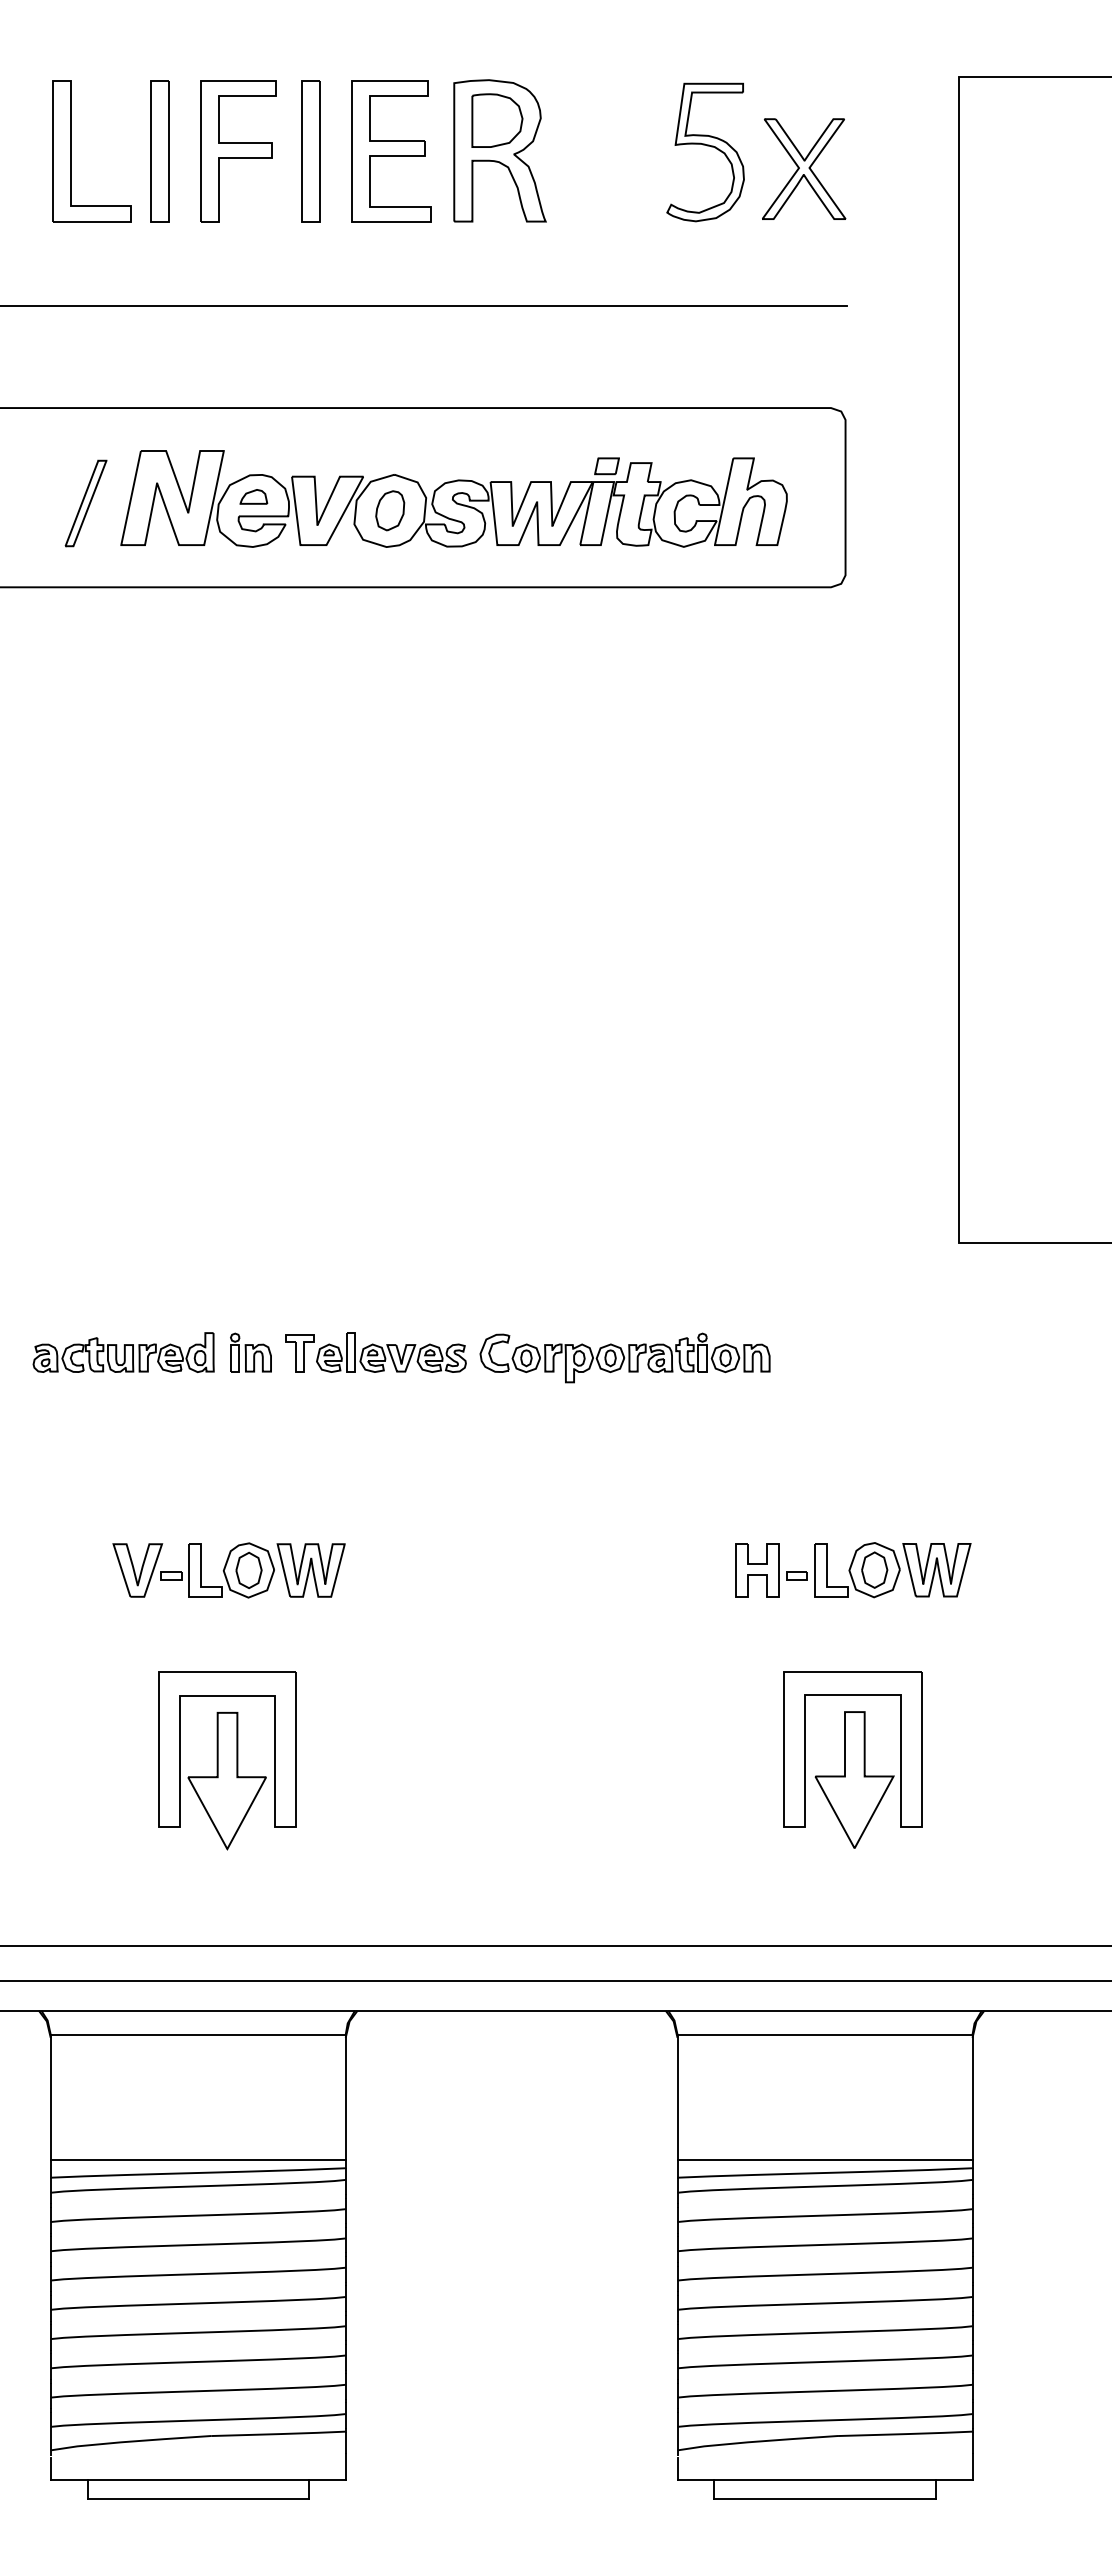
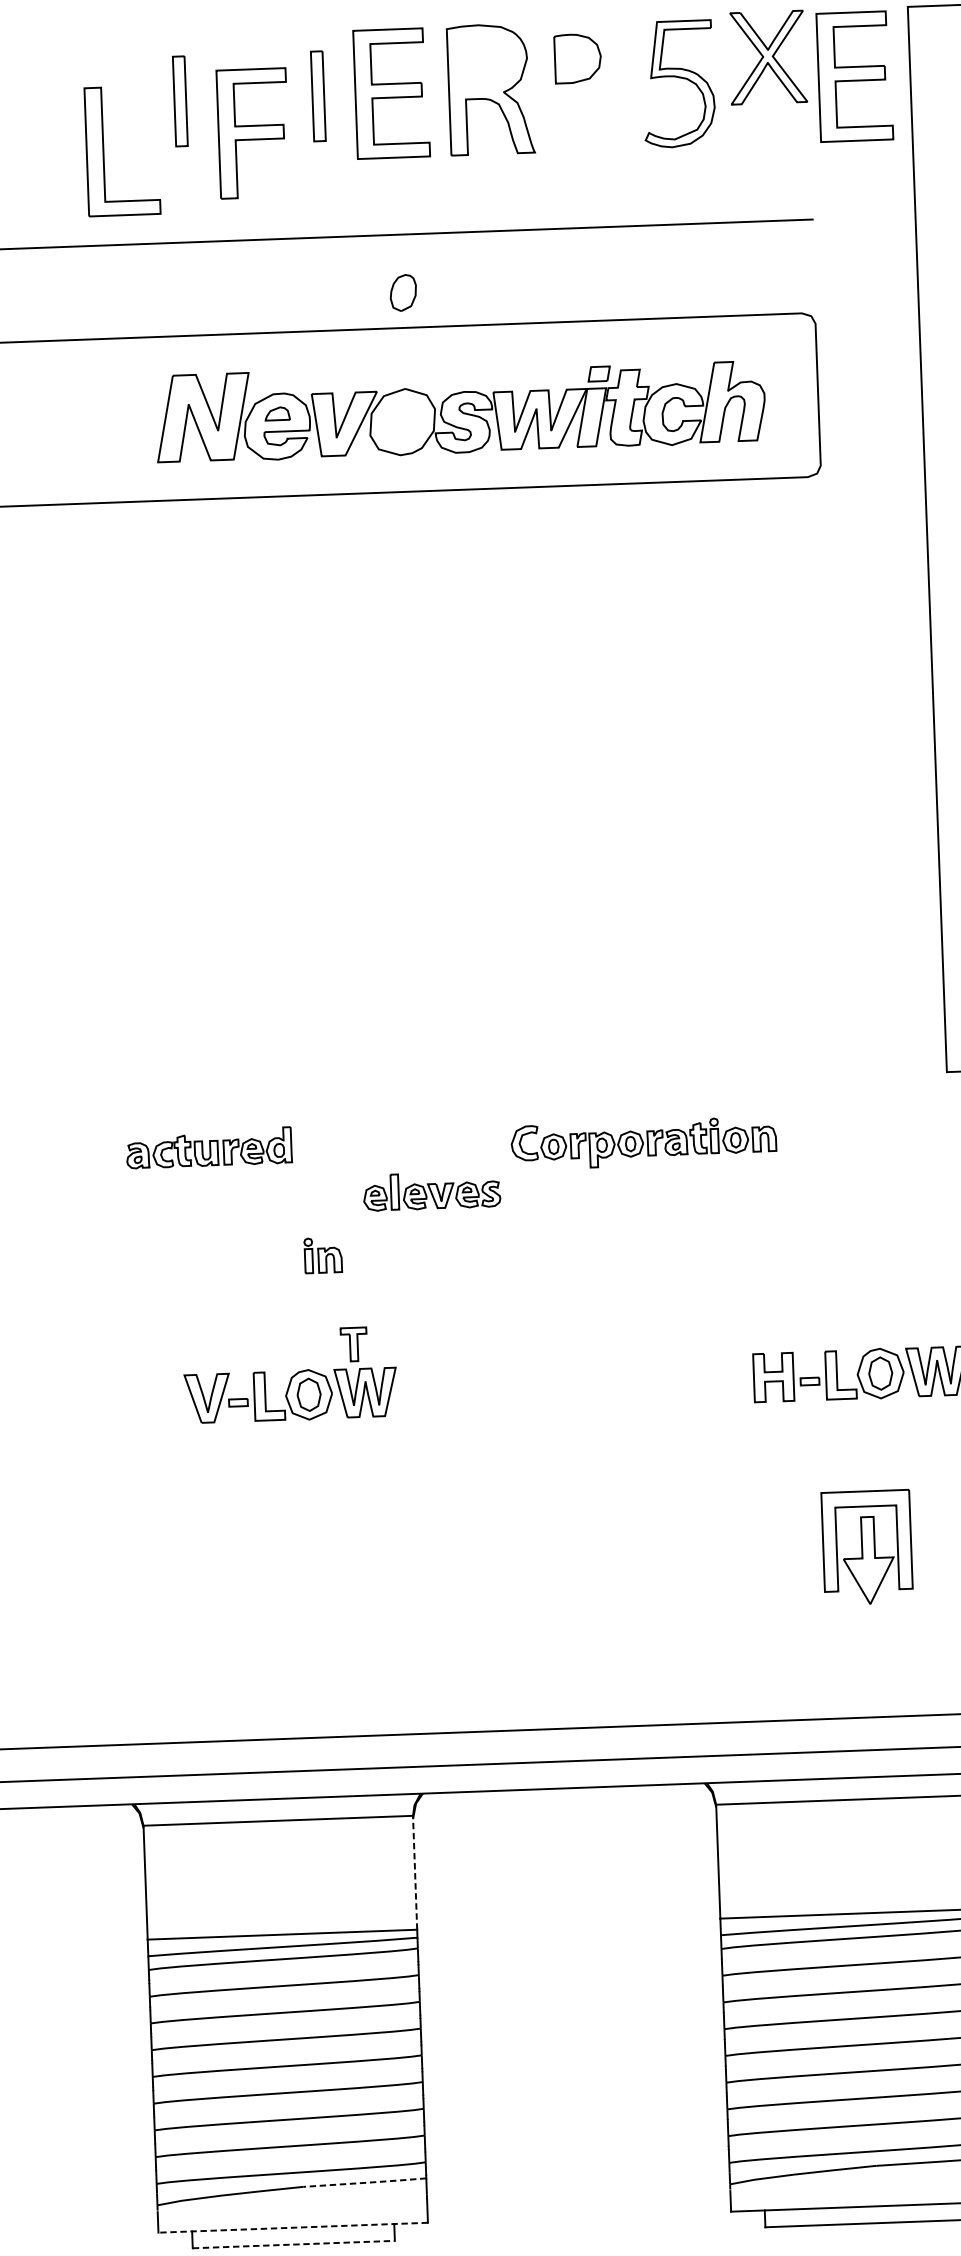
part: (497, 120) -> (578, 58), moved
part: (71, 151) -> (103, 151), moved
part: (159, 151) -> (179, 101), size x0.7
part: (238, 151) -> (253, 133), moved
part: (310, 151) -> (317, 96), size x0.7
part: (898, 151) -> (854, 76), added
part: (804, 168) -> (768, 57), moved
part: (85, 503) -> (123, 425), removed
part: (390, 510) -> (403, 292), moved
part: (123, 1352) -> (209, 1147), moved
part: (250, 1352) -> (322, 1255), moved
part: (299, 1353) -> (353, 1344), moved
part: (624, 1357) -> (643, 1142), moved
part: (852, 1759) -> (866, 1547), size x0.7
part: (227, 1760) -> (295, 1569), removed
line: (345, 2096) -> (414, 1872), solid -> dashed
line: (279, 2434) -> (365, 2183), solid -> dashed
line: (197, 2480) -> (292, 2227), solid -> dashed
line: (198, 2498) -> (294, 2244), solid -> dashed

